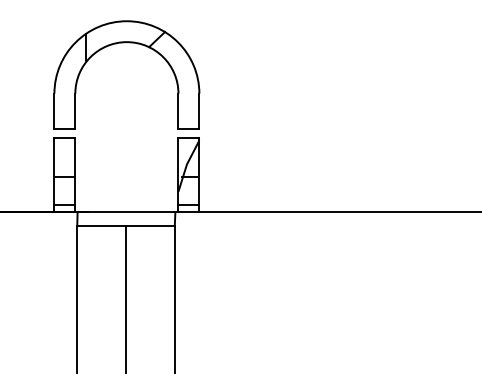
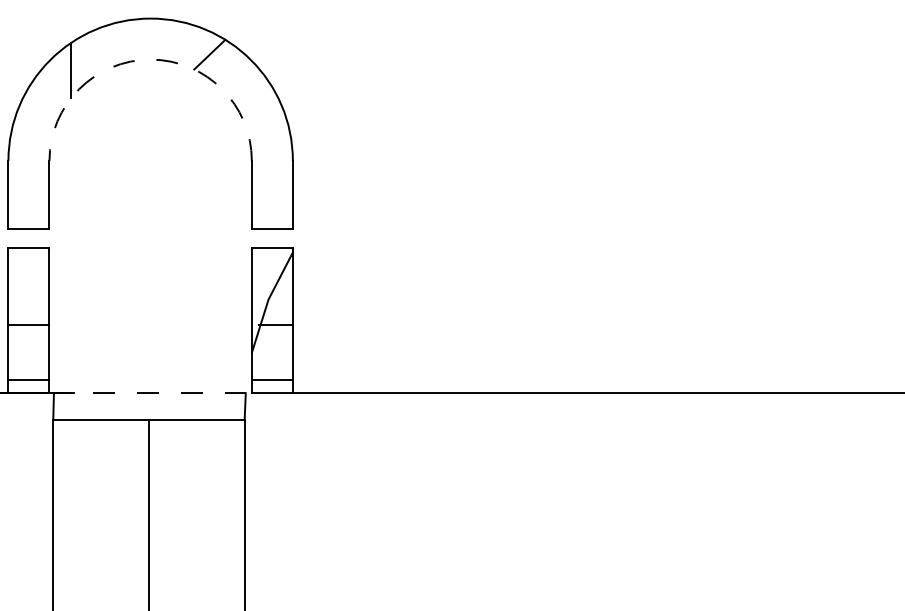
arc: (126, 42) -> (149, 60), solid -> dashed
line: (126, 212) -> (149, 393), solid -> dashed

